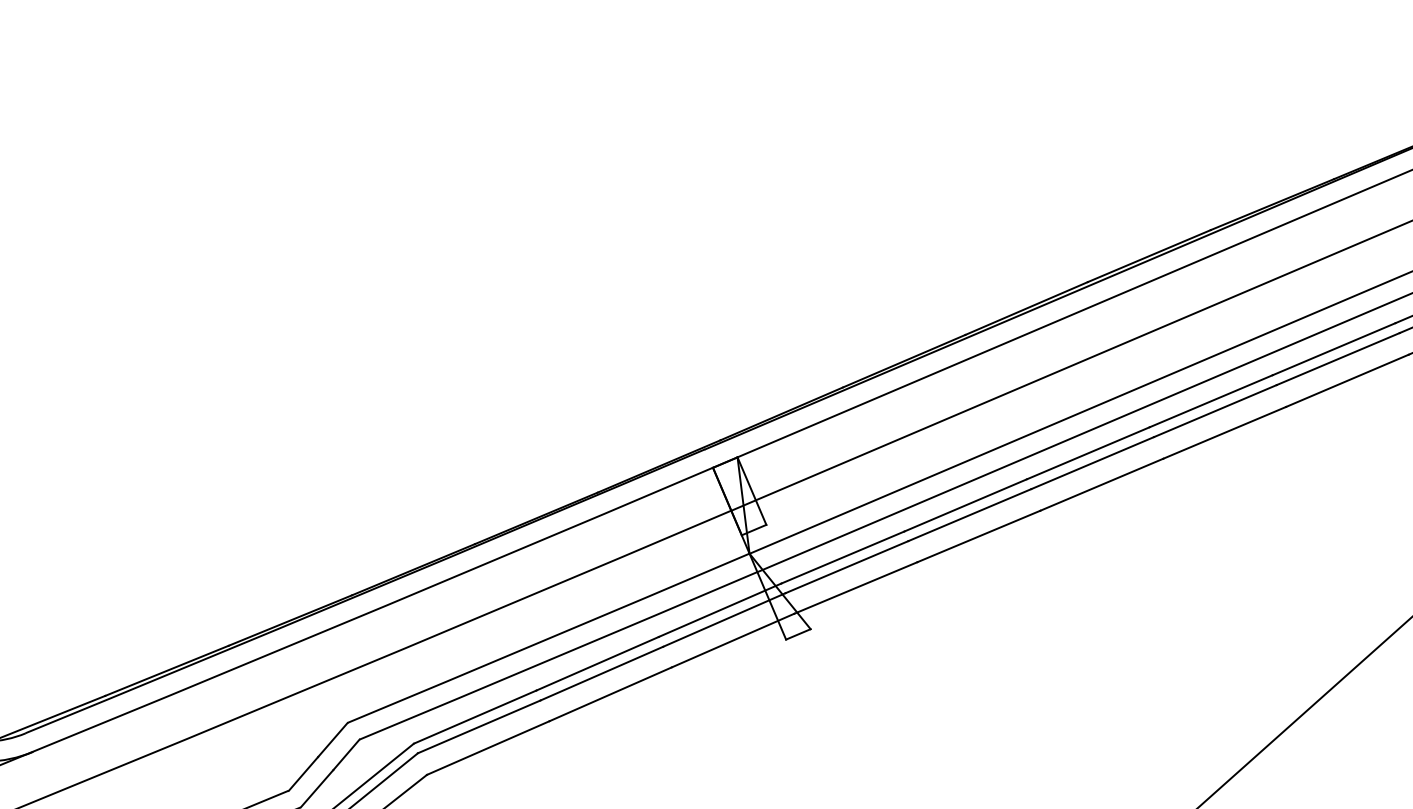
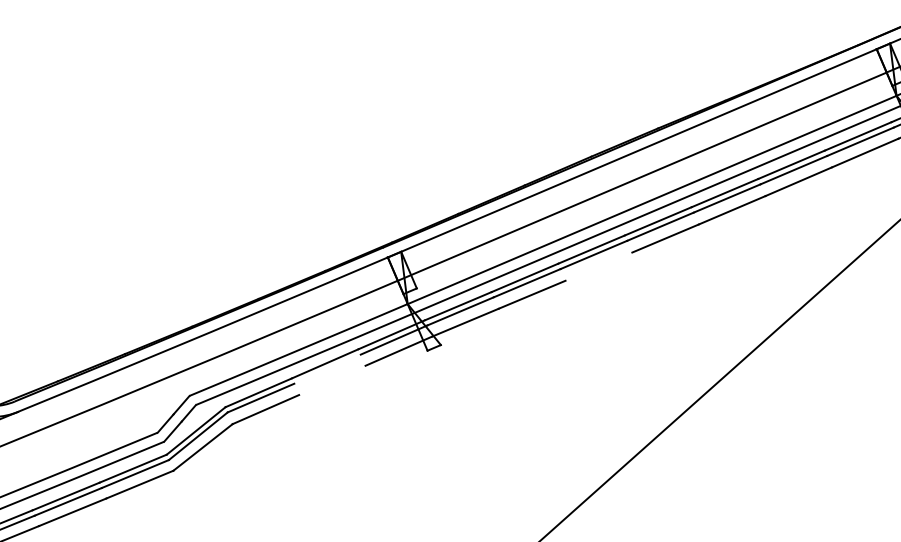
line: (1101, 484) -> (598, 266), removed
line: (601, 672) -> (327, 368), removed
line: (610, 694) -> (332, 380), removed

